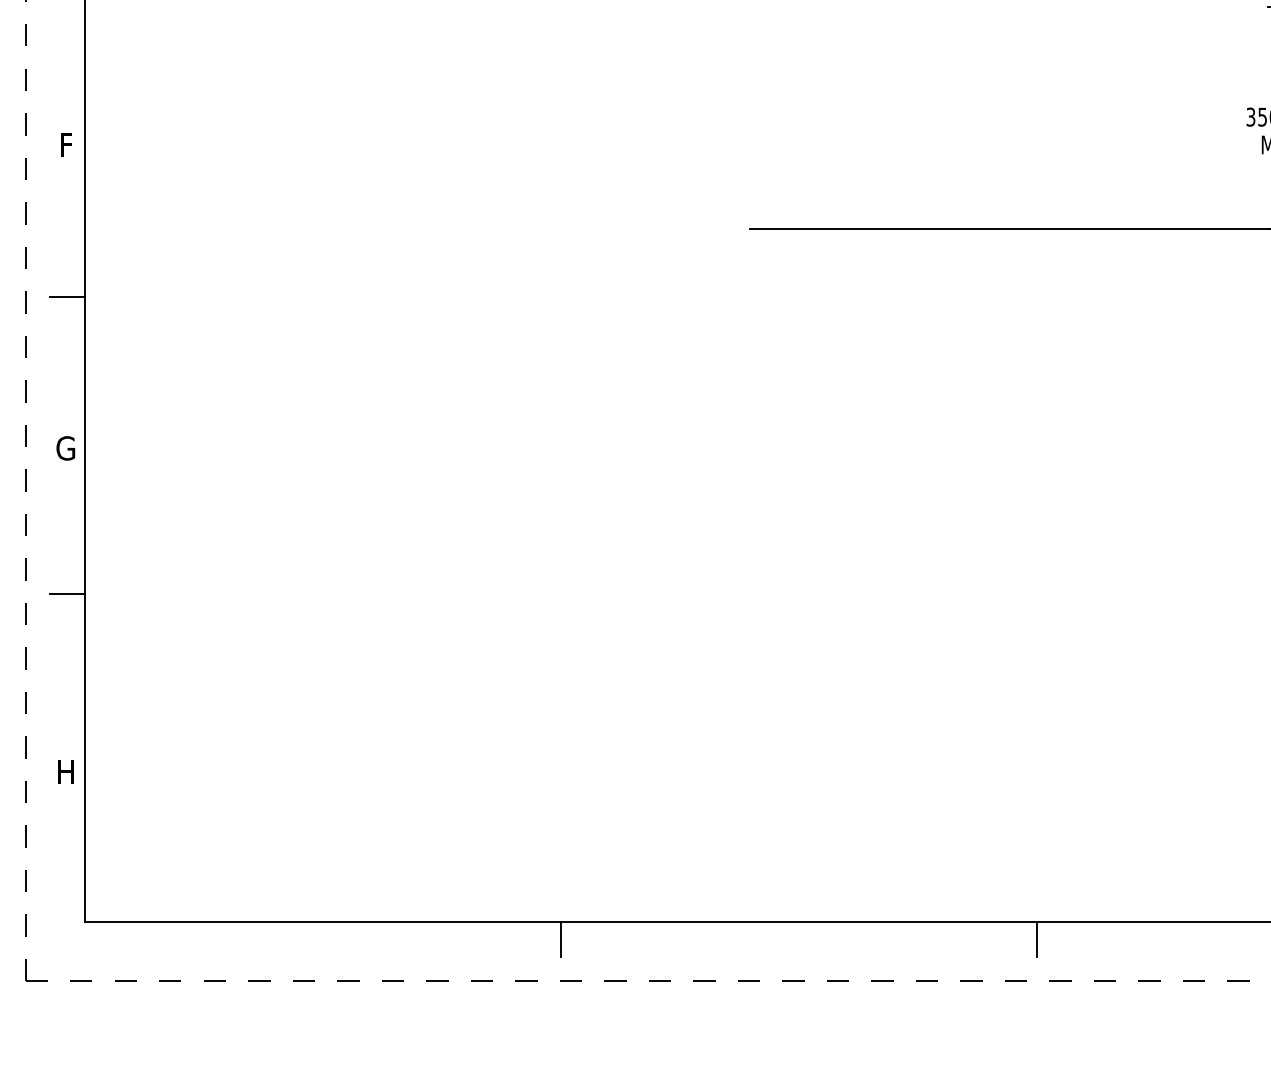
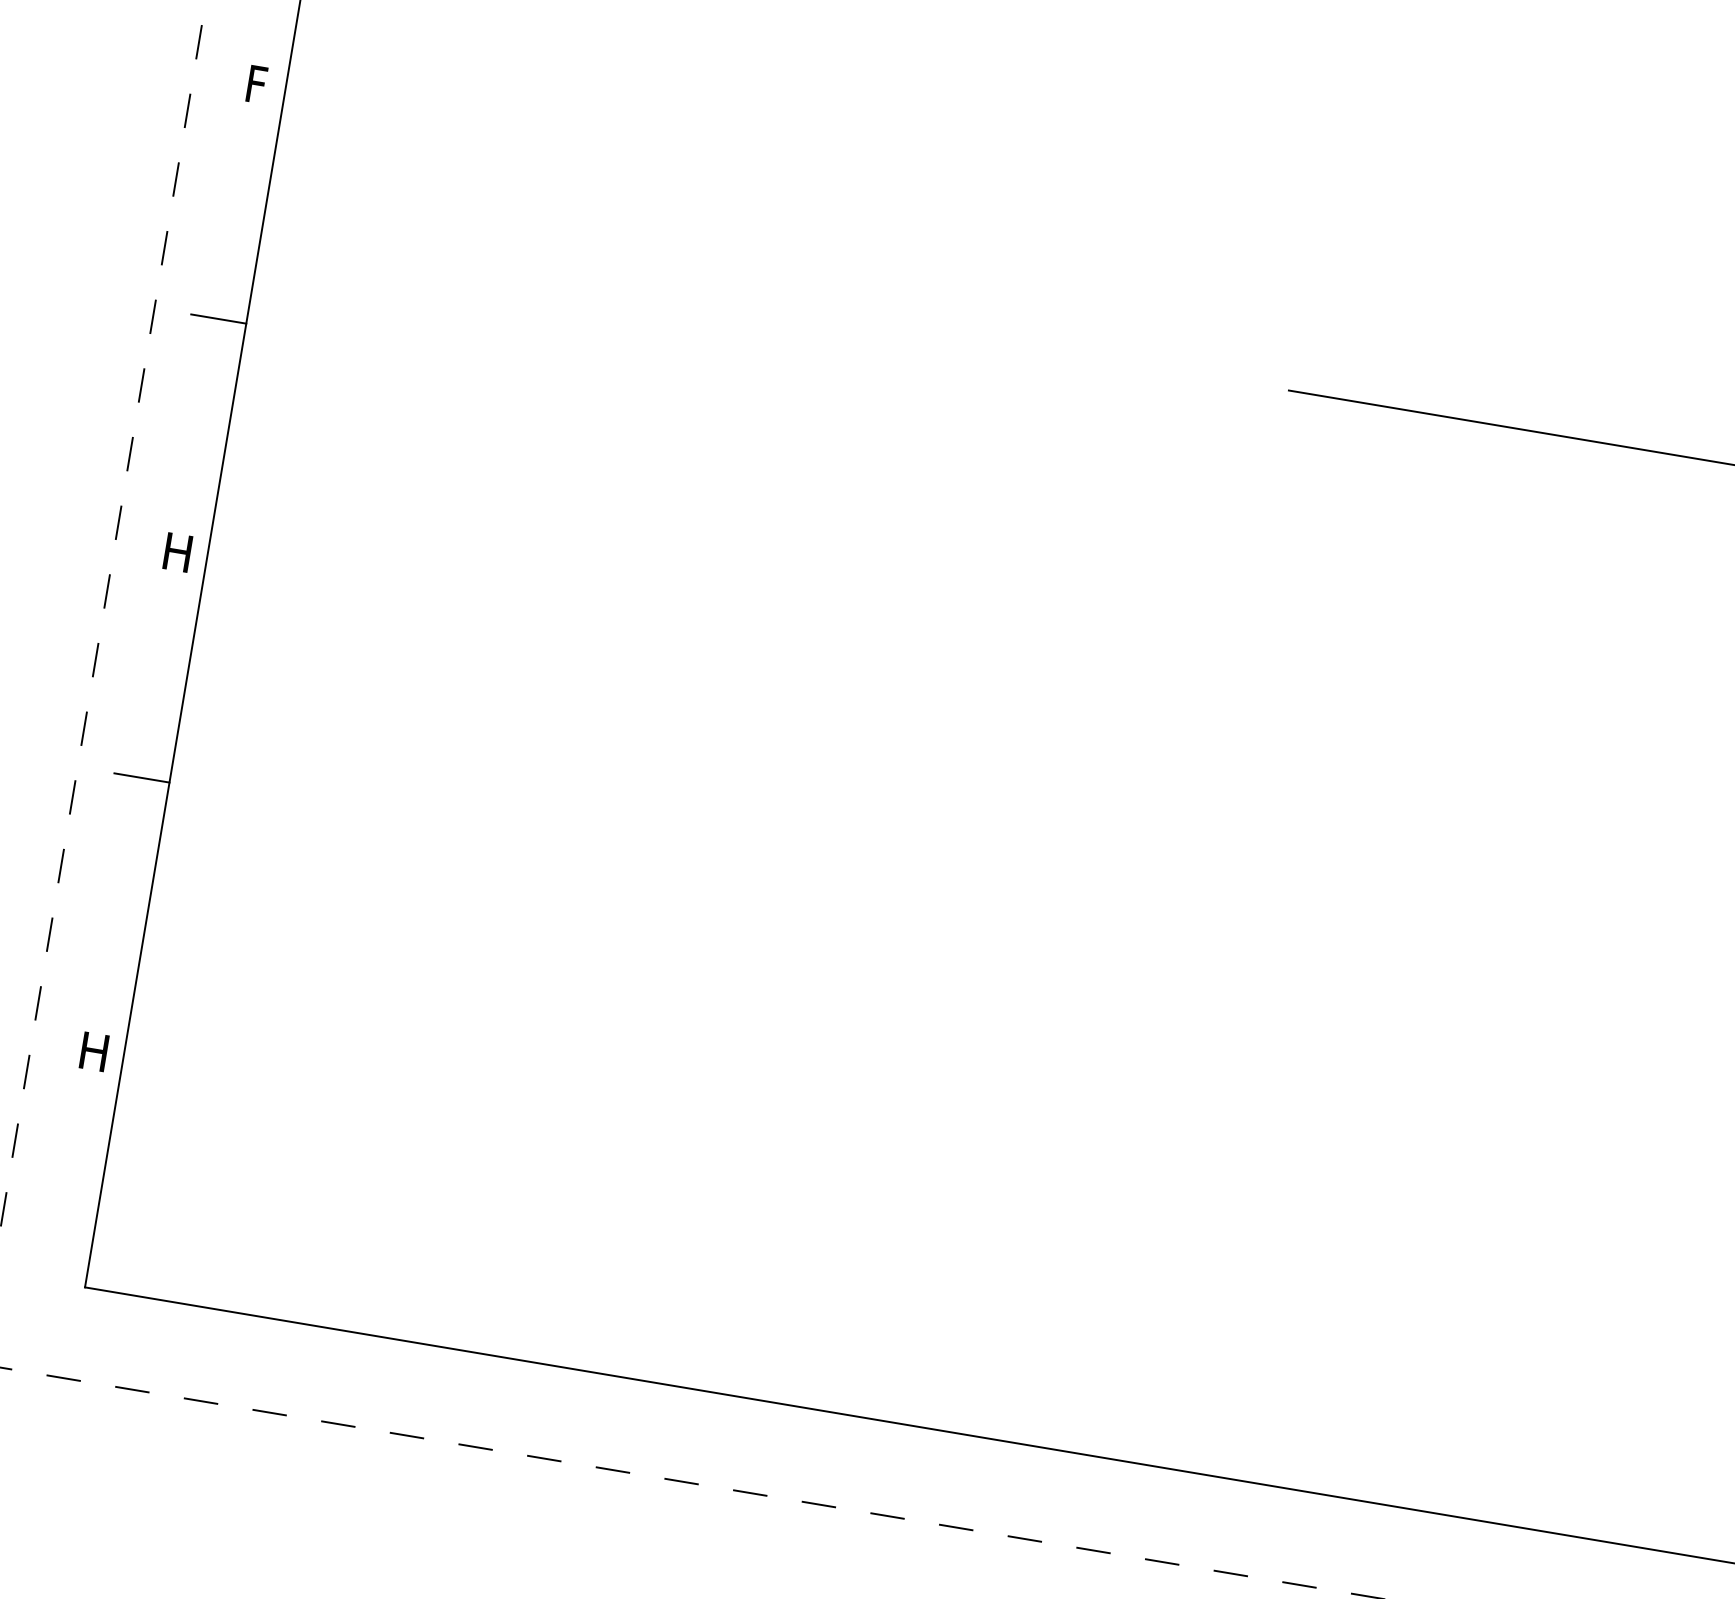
text: (65, 448) -> (176, 552), G -> H
line: (561, 939) -> (815, 1437), removed
line: (1037, 939) -> (1549, 1560), removed

